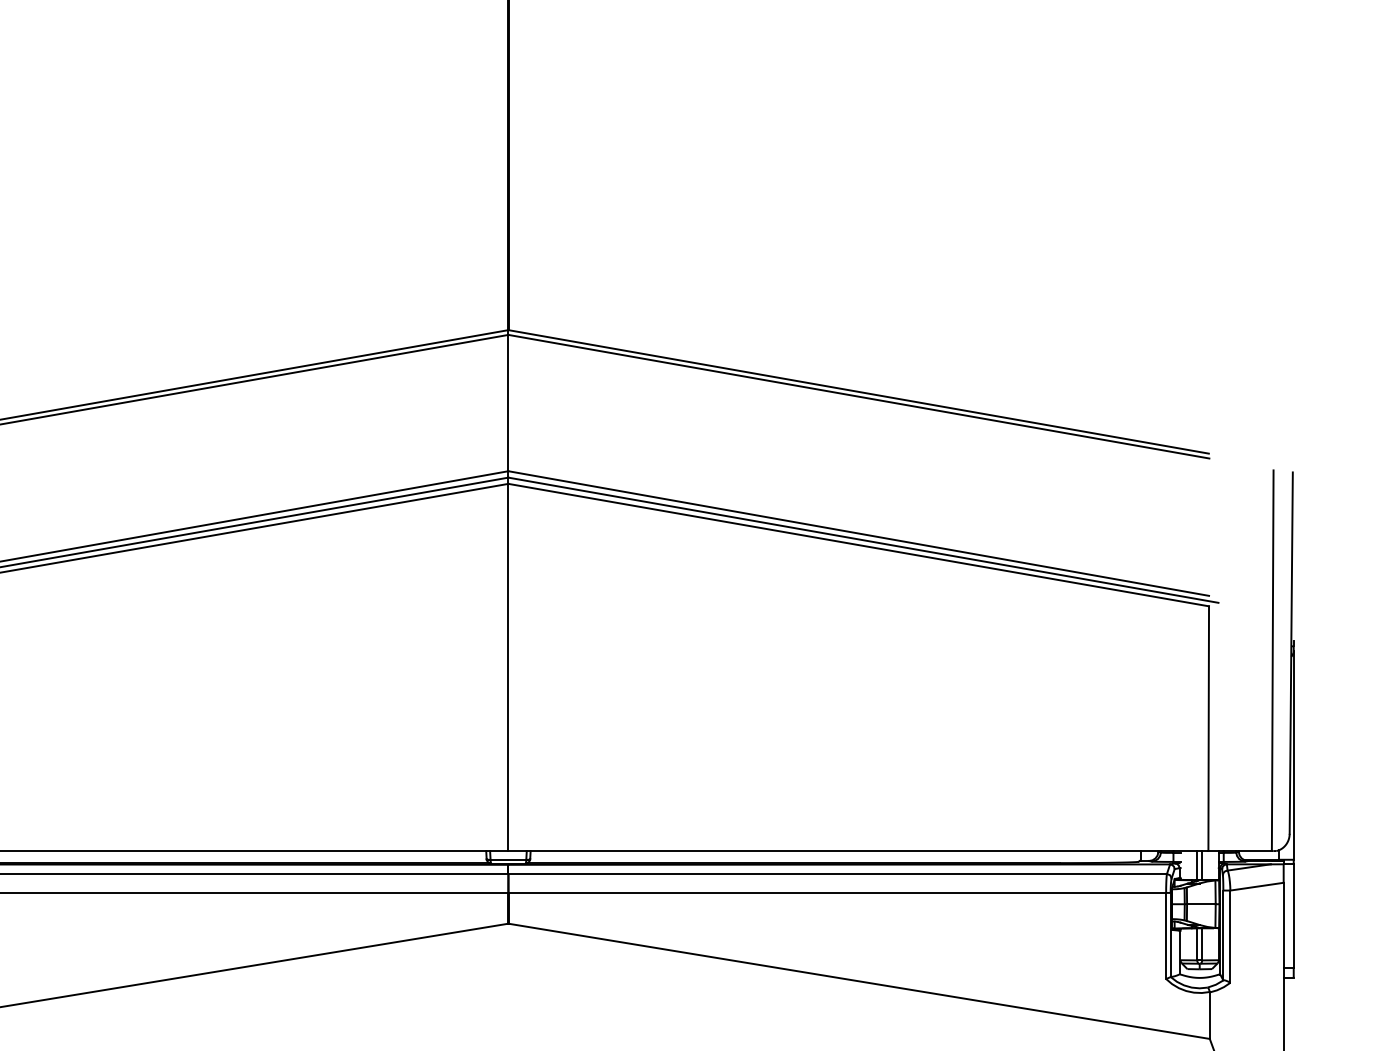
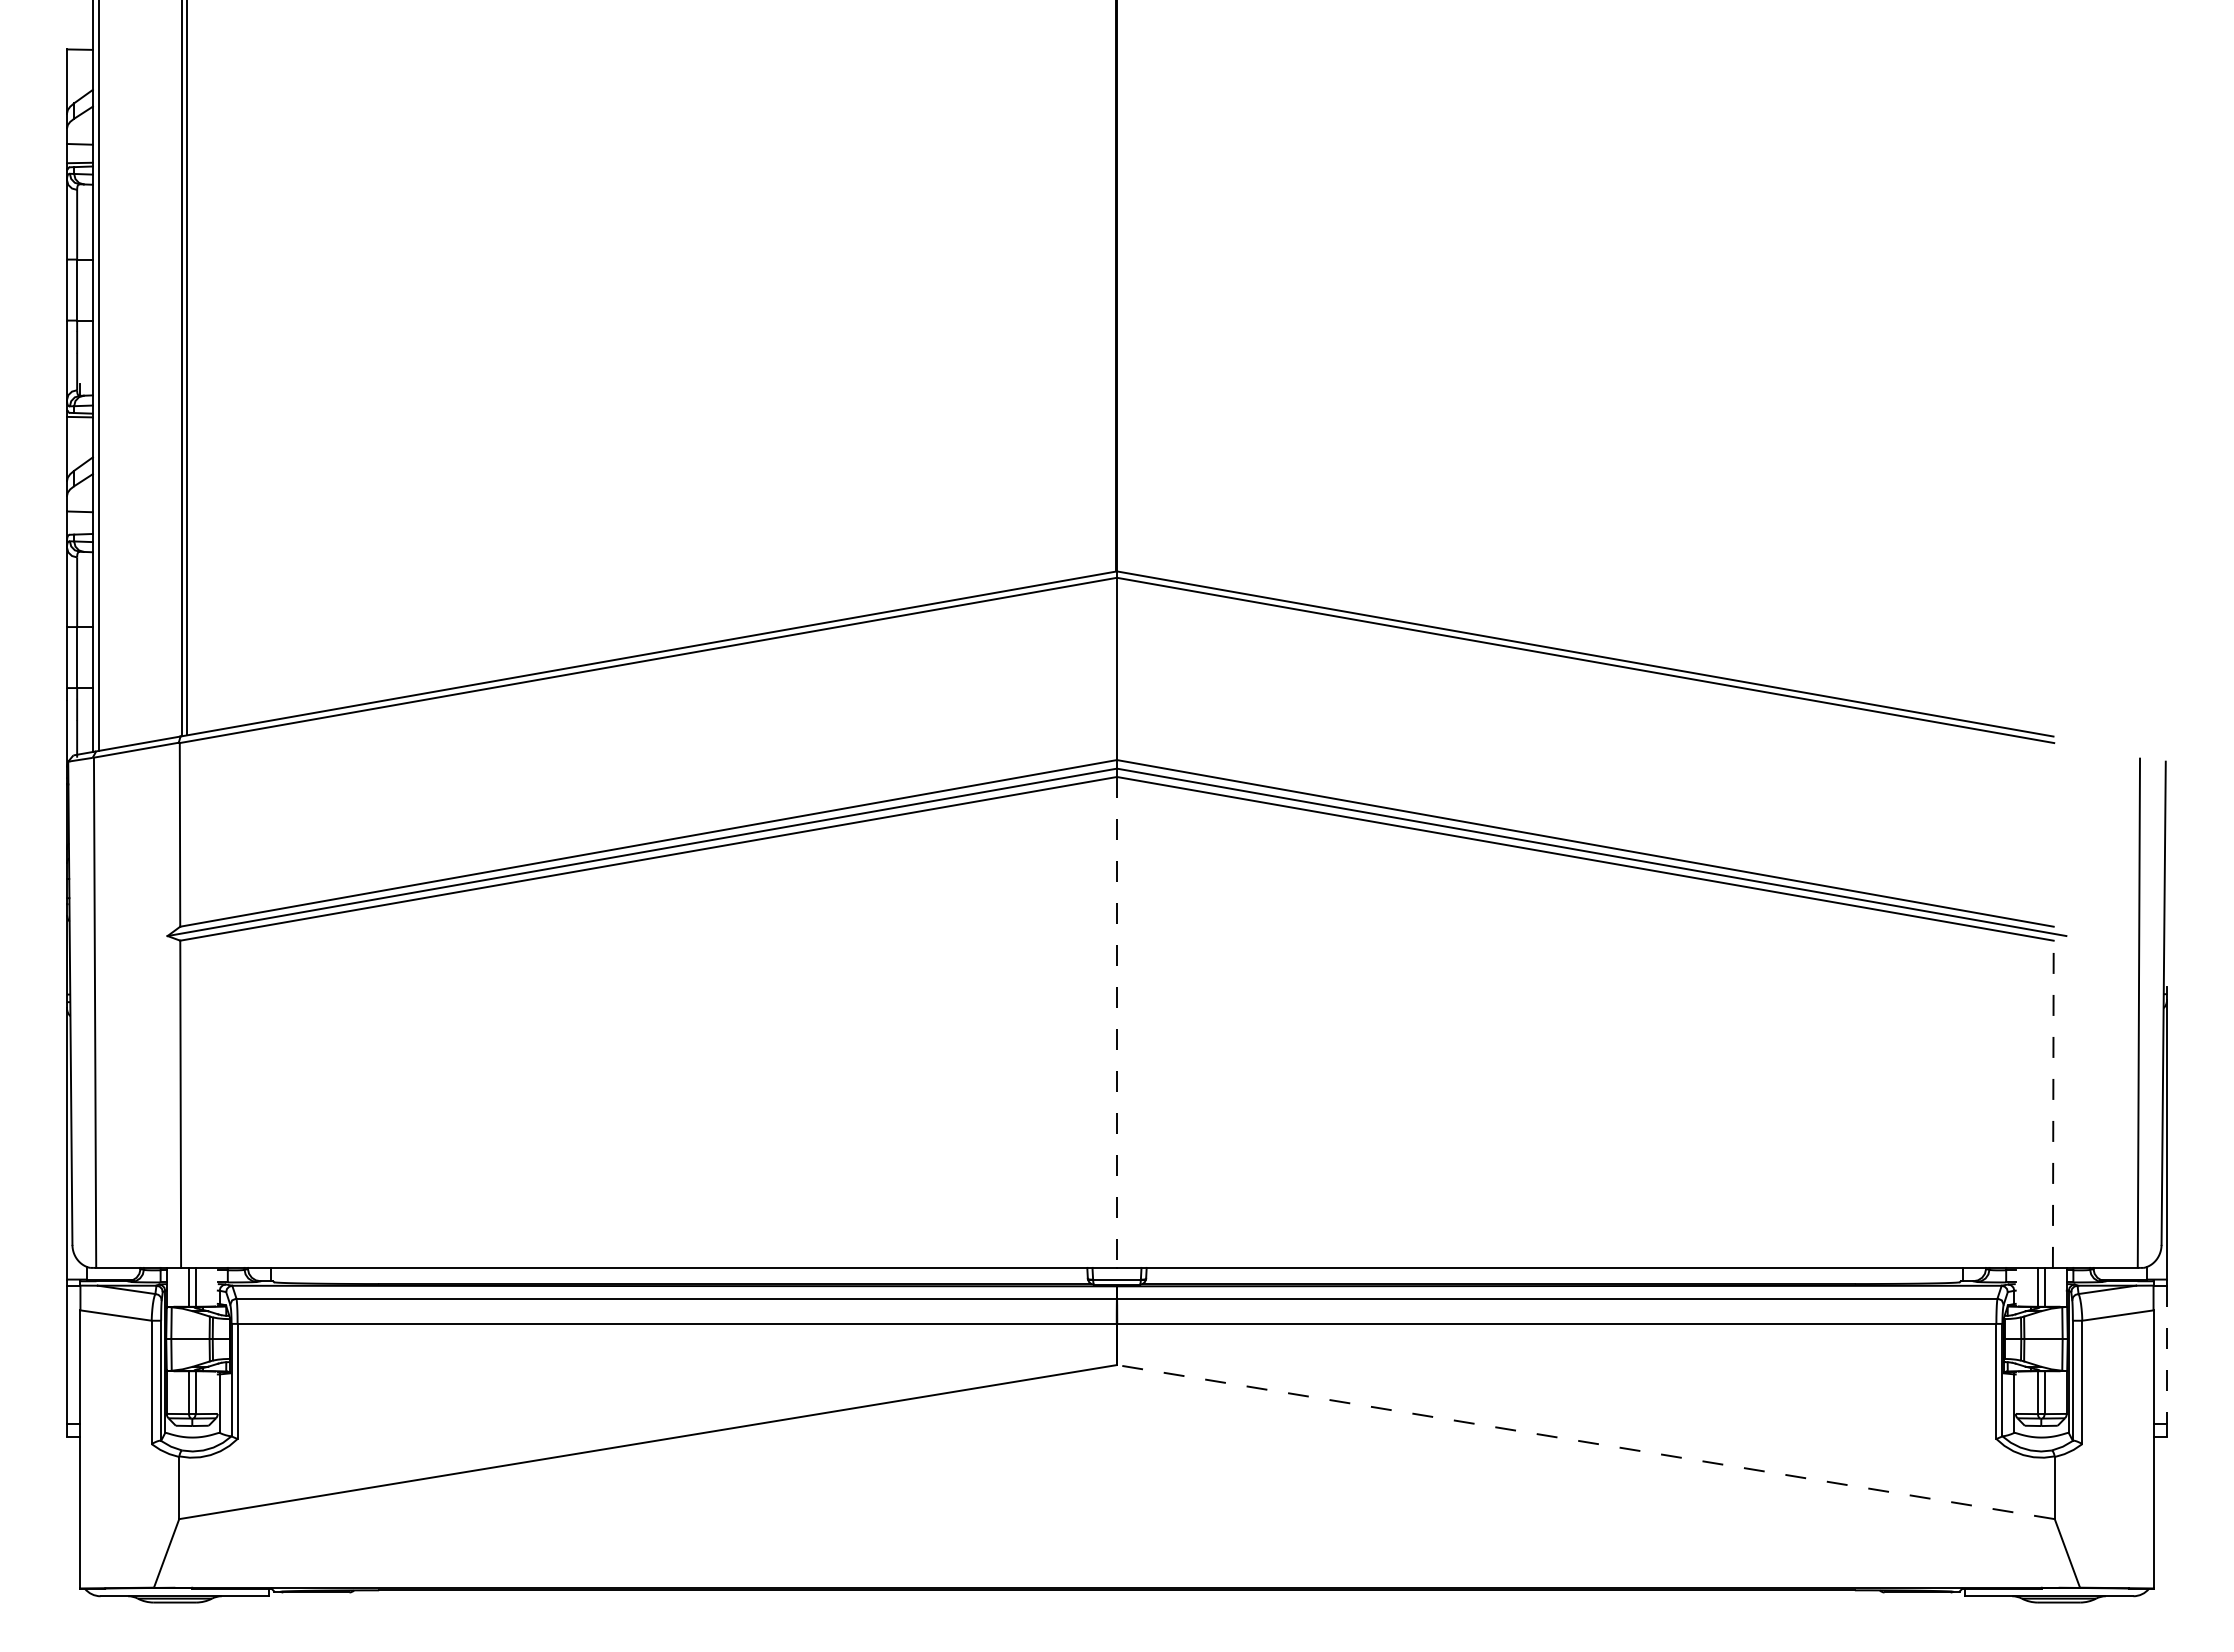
line: (508, 667) -> (1116, 1022), solid -> dashed
line: (1208, 728) -> (2053, 1104), solid -> dashed
line: (1293, 916) -> (2166, 1355), solid -> dashed
line: (858, 981) -> (1585, 1442), solid -> dashed

